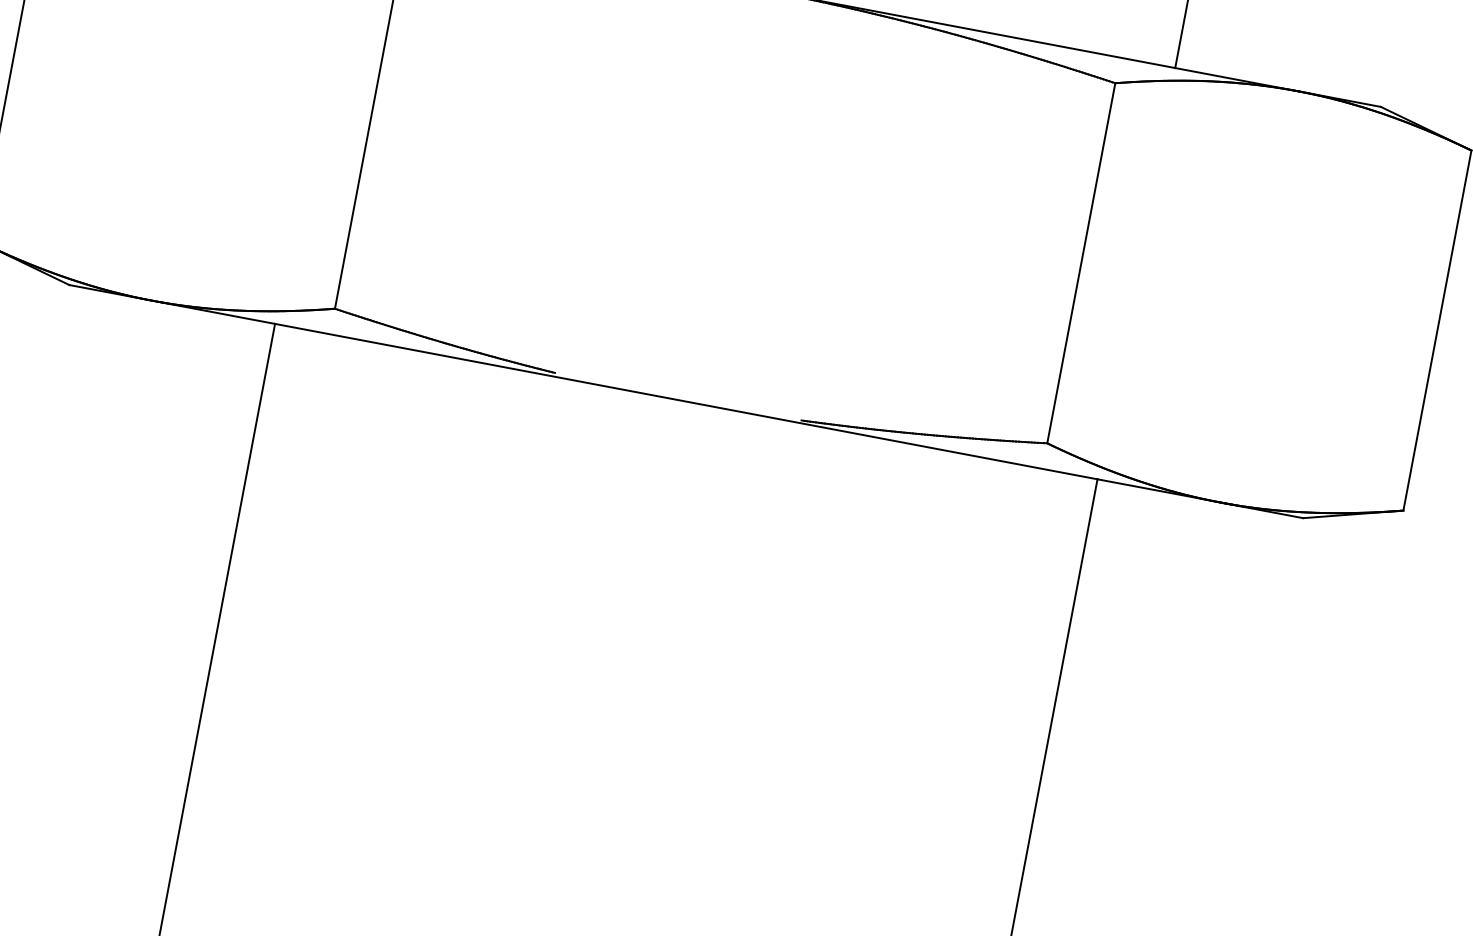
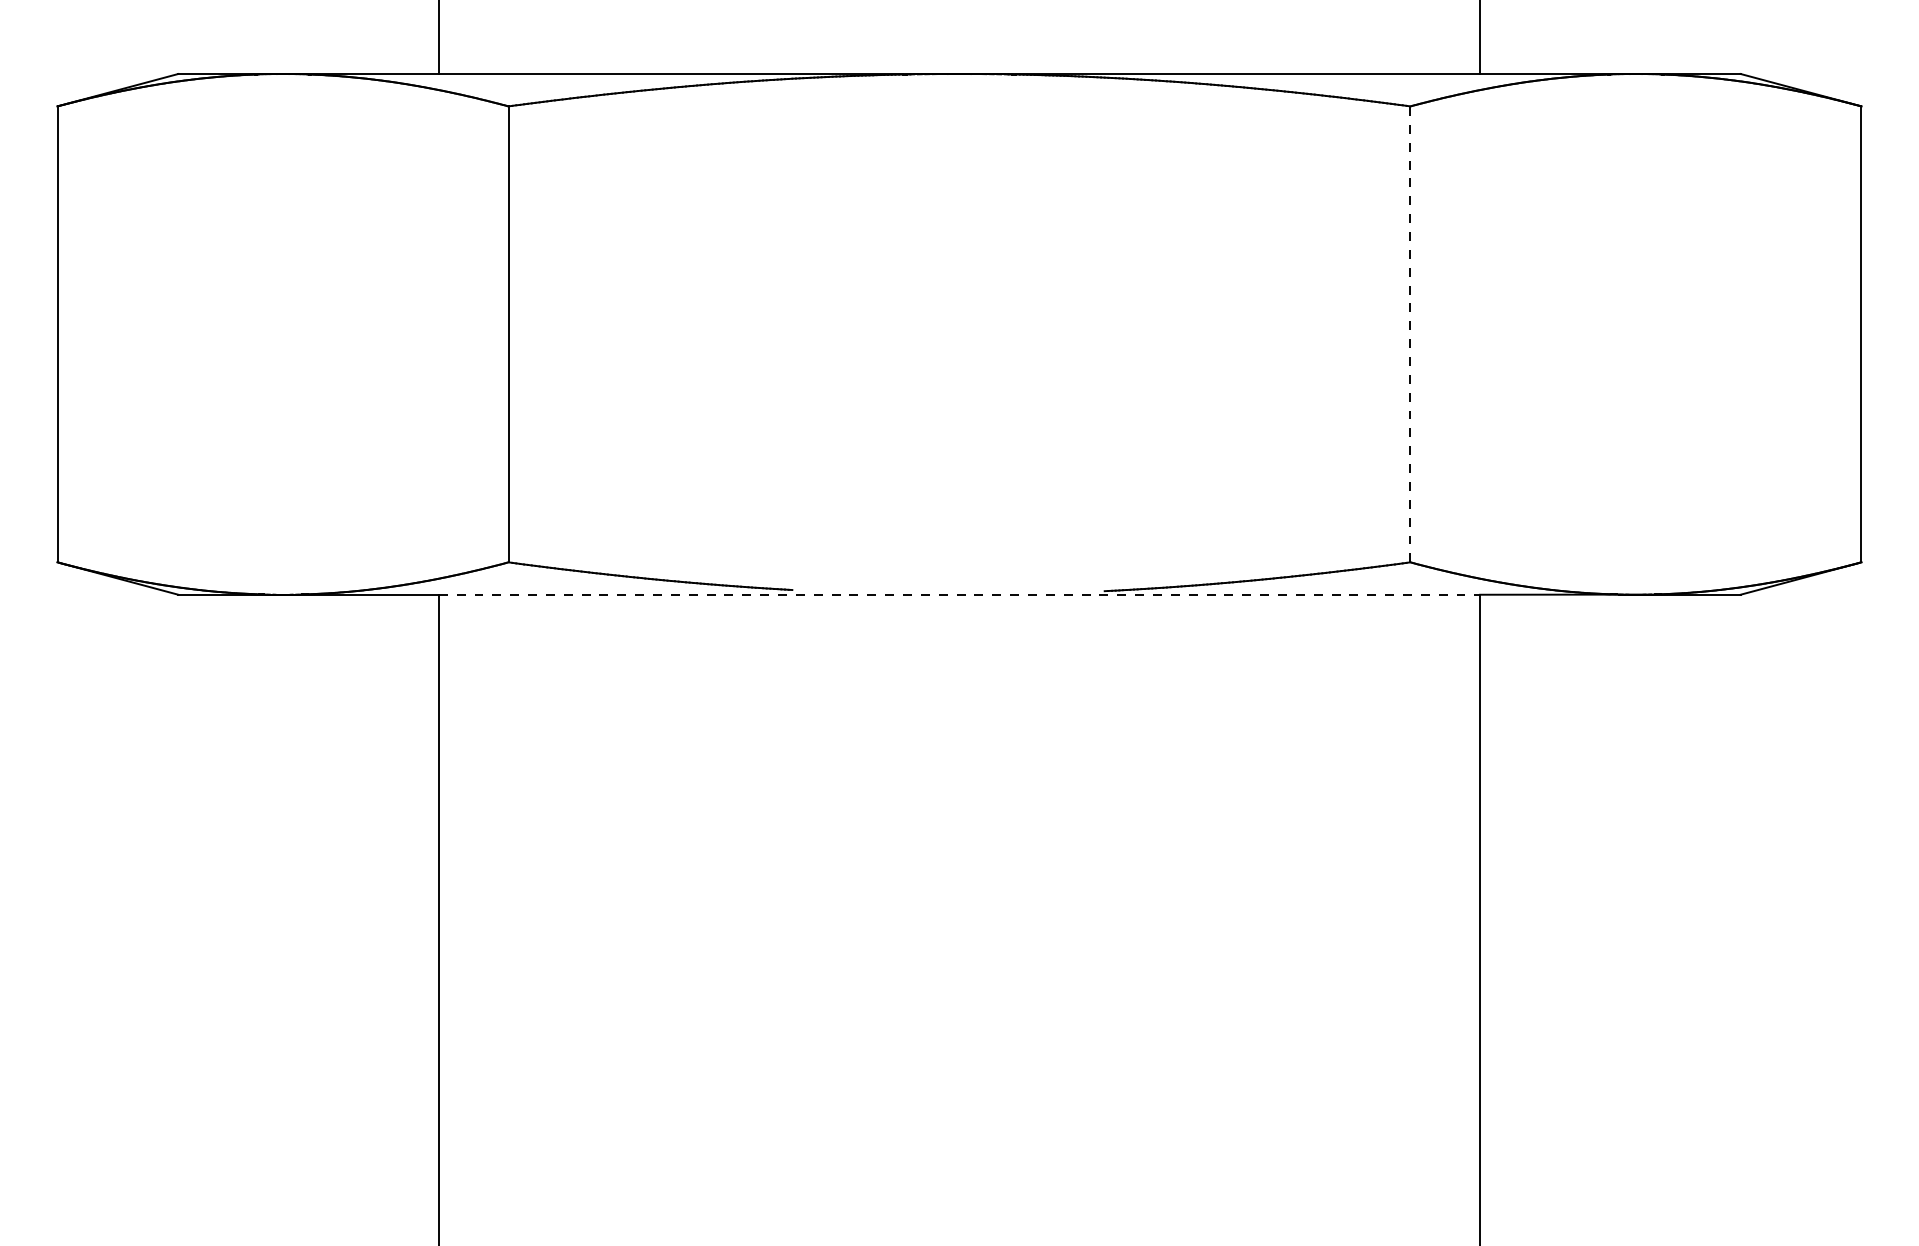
line: (1081, 263) -> (1410, 334), solid -> dashed
line: (686, 401) -> (959, 594), solid -> dashed

